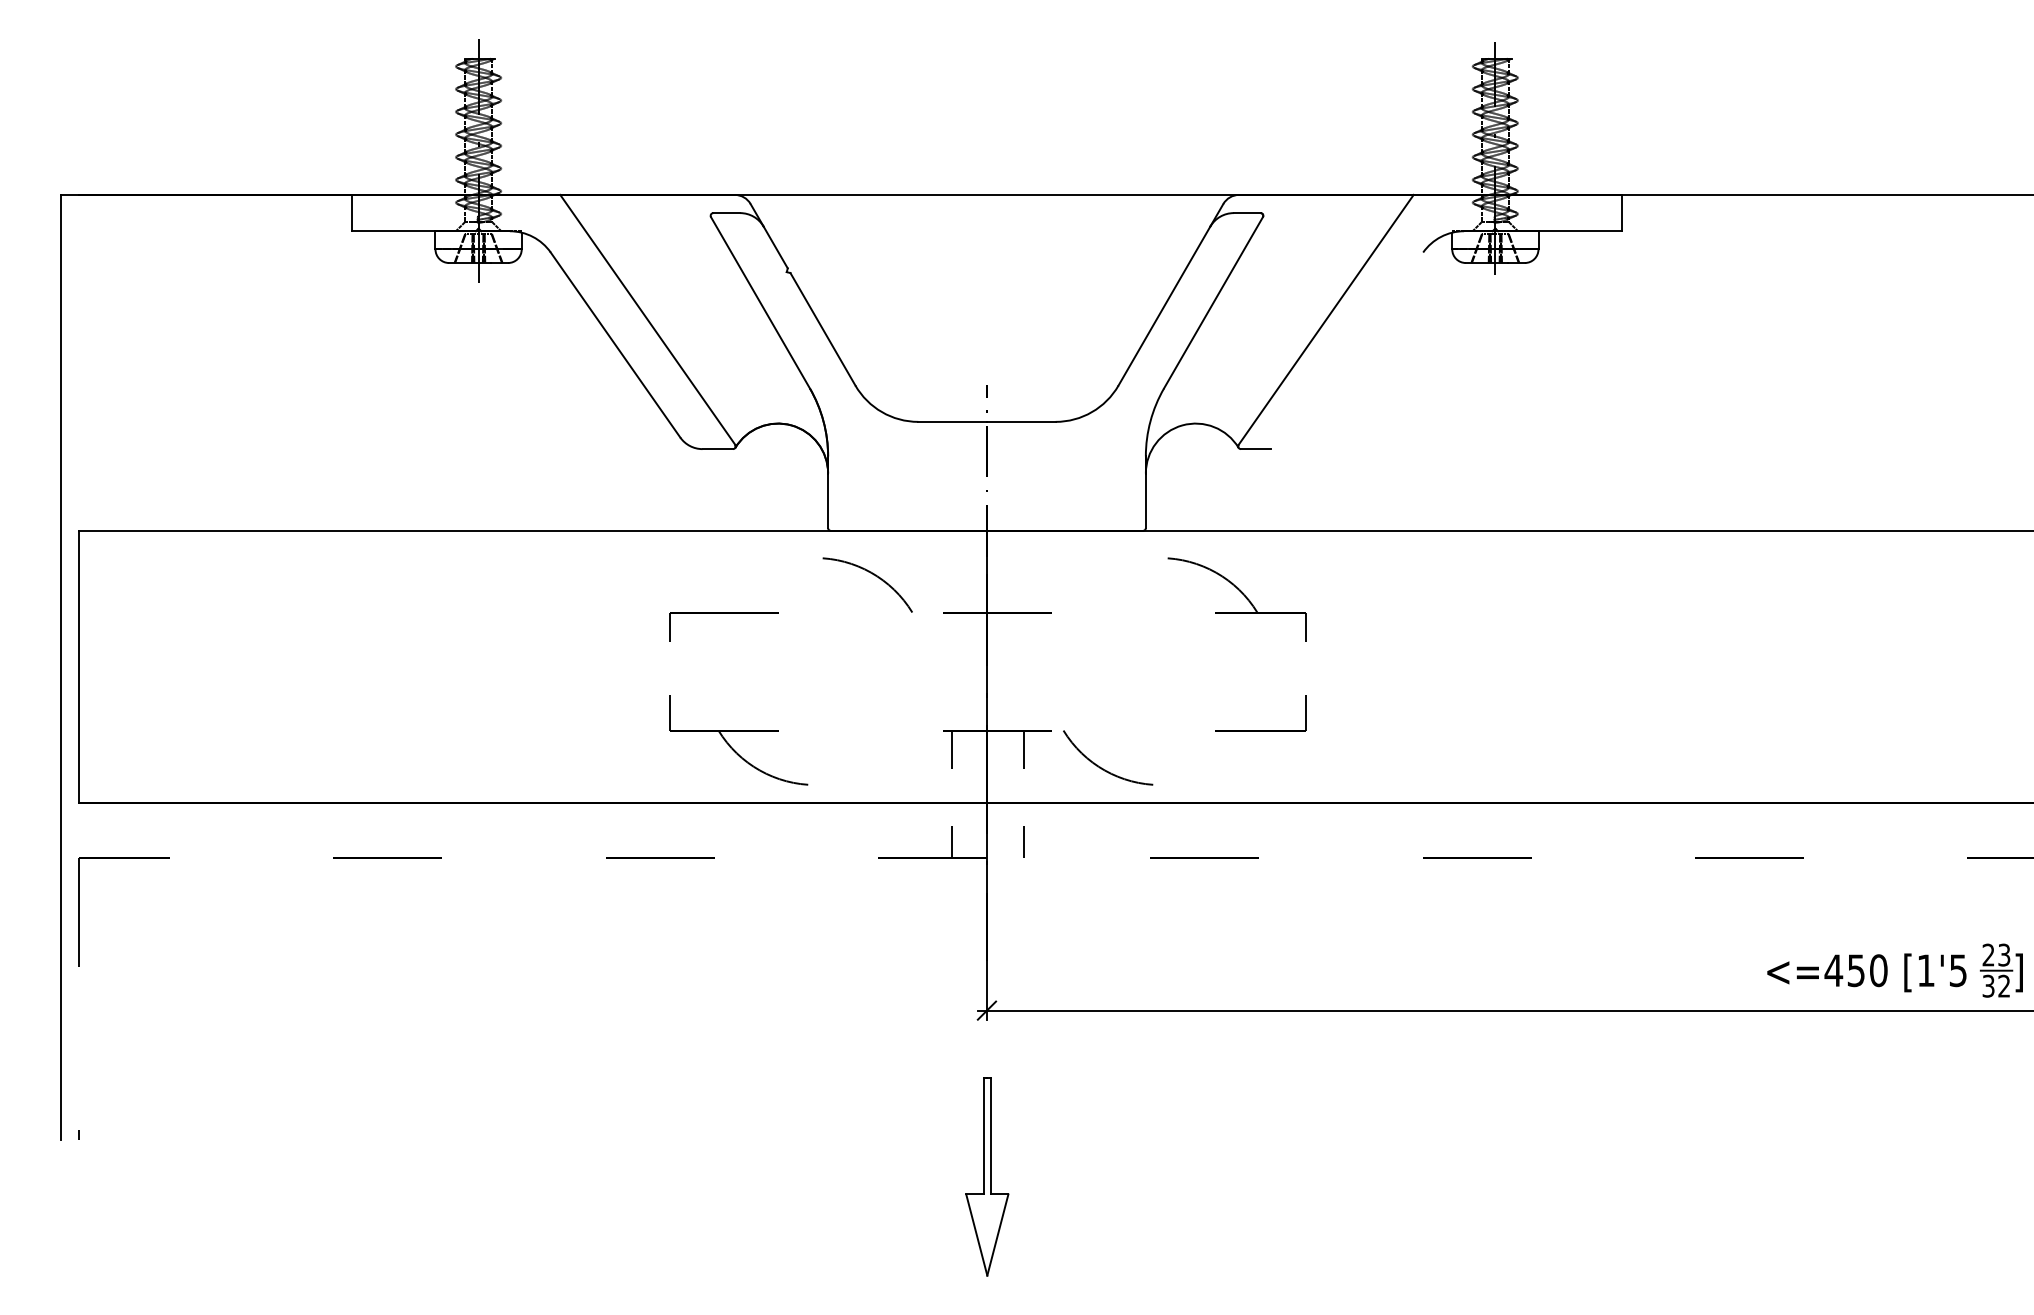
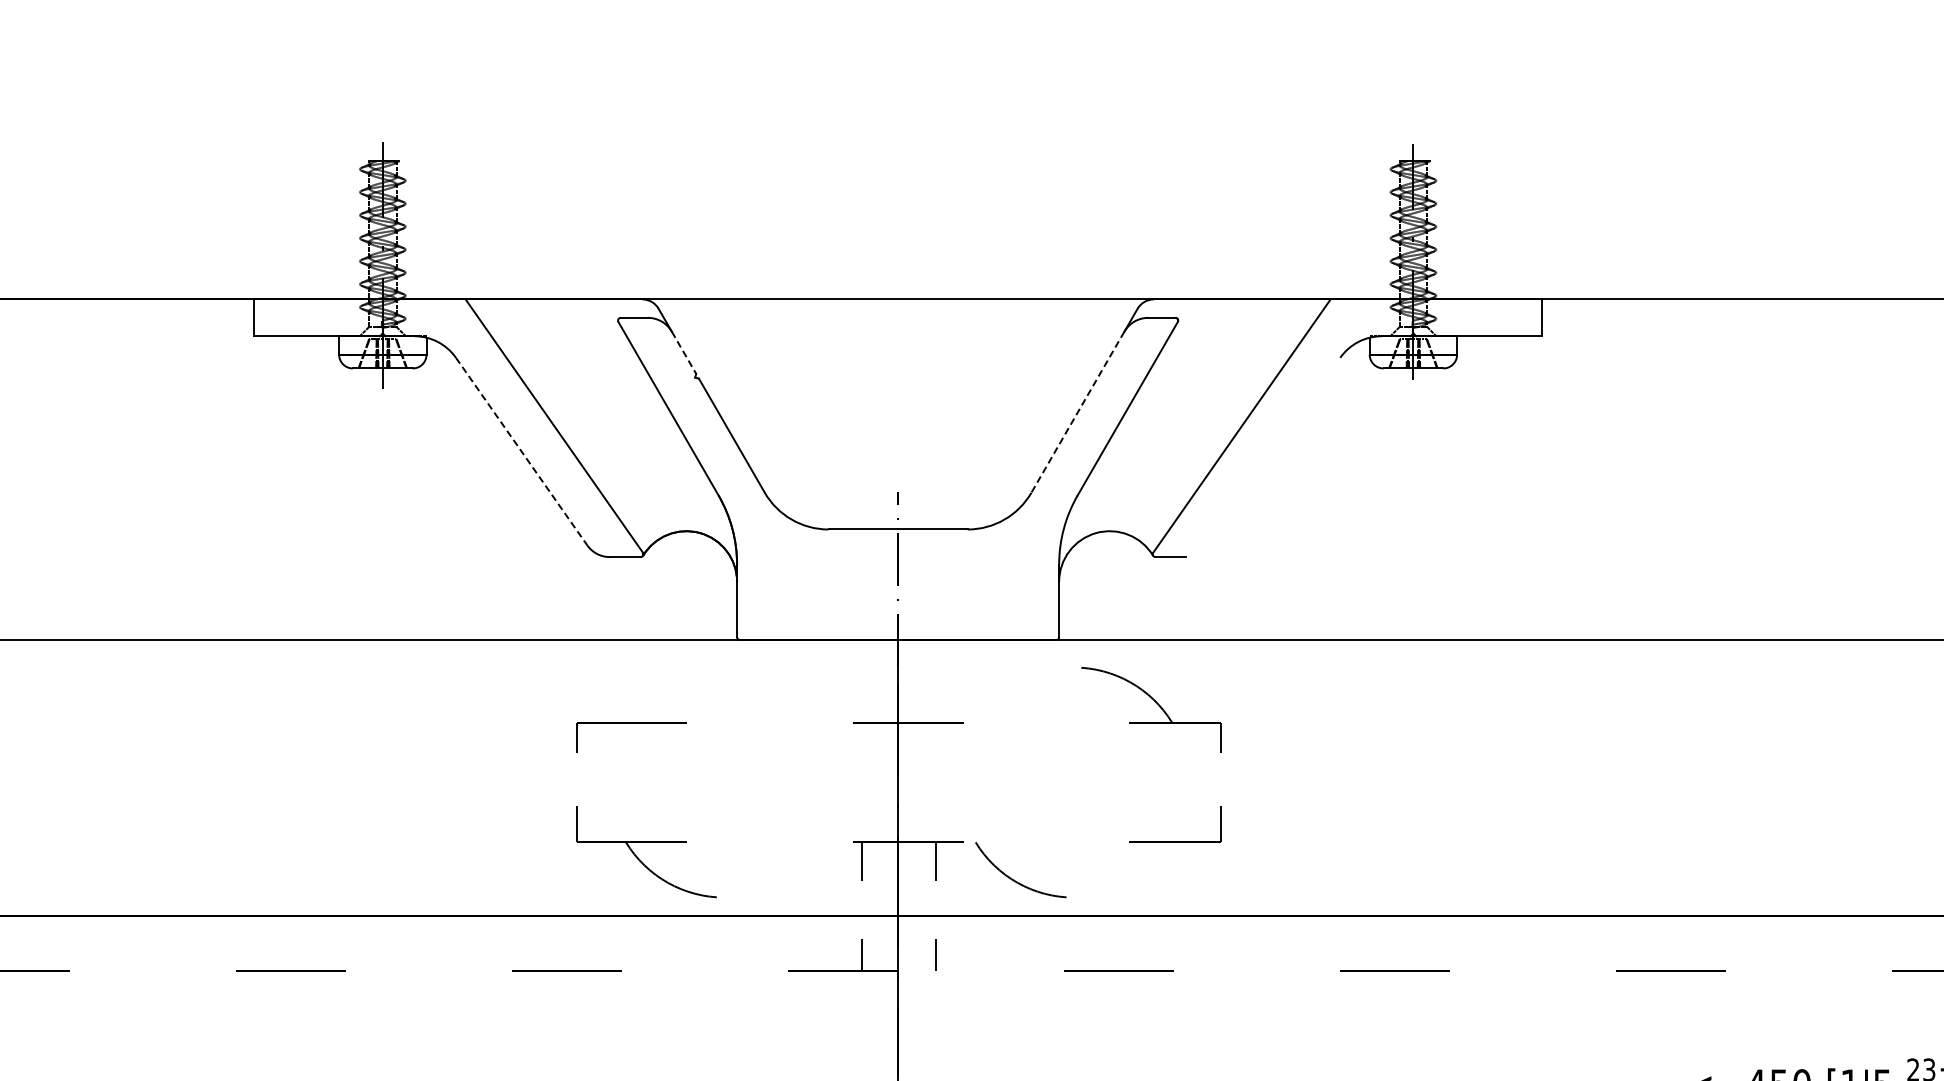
line: (775, 247) -> (683, 352), solid -> dashed
line: (1164, 306) -> (1078, 412), solid -> dashed
line: (615, 345) -> (521, 452), solid -> dashed
arc: (873, 575) -> (783, 685), removed

